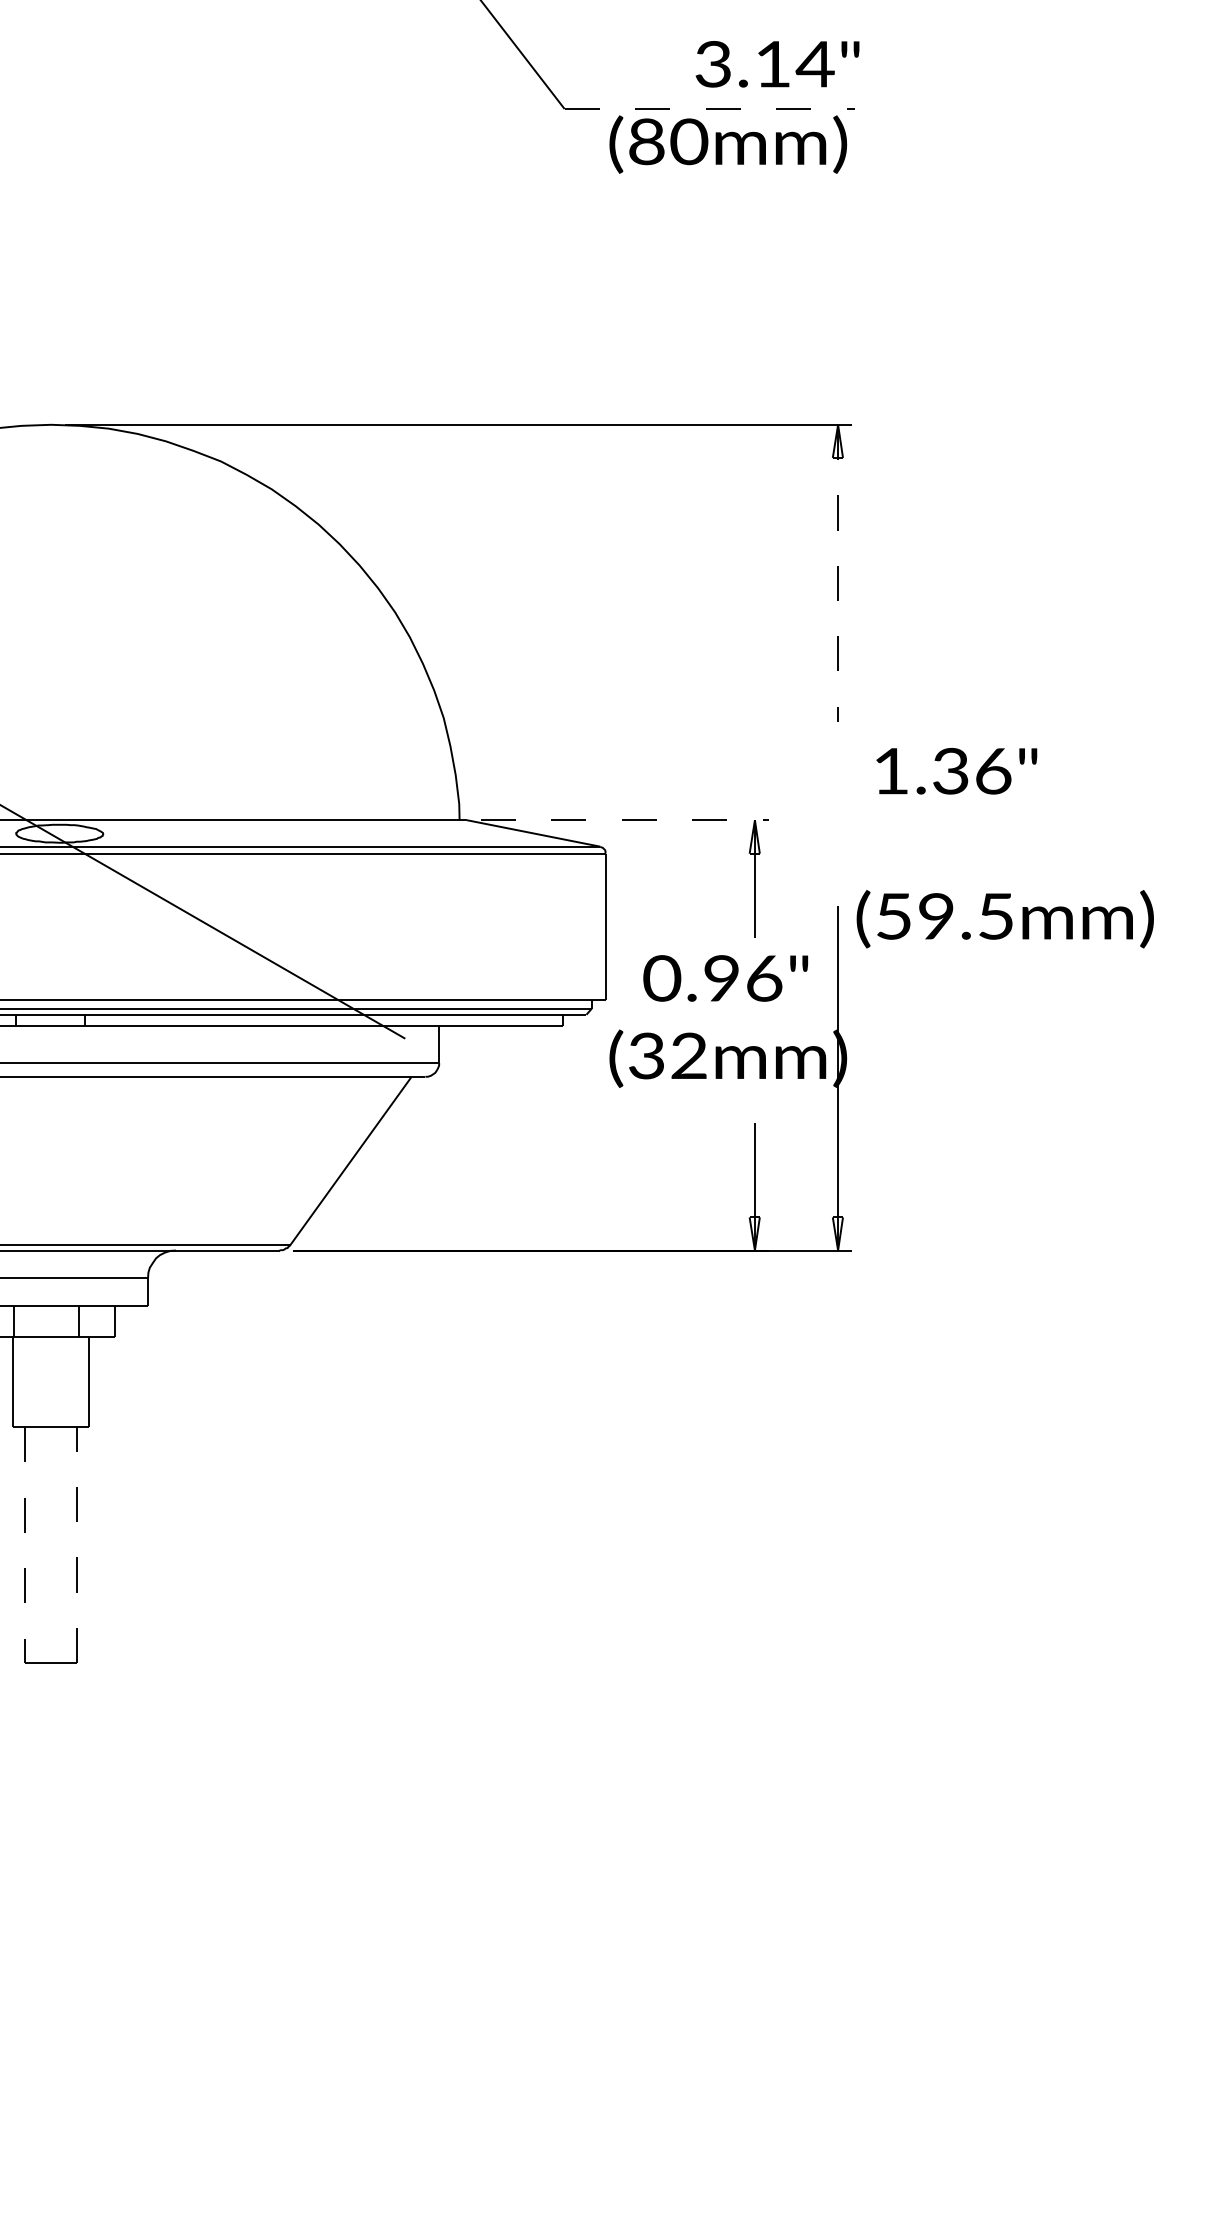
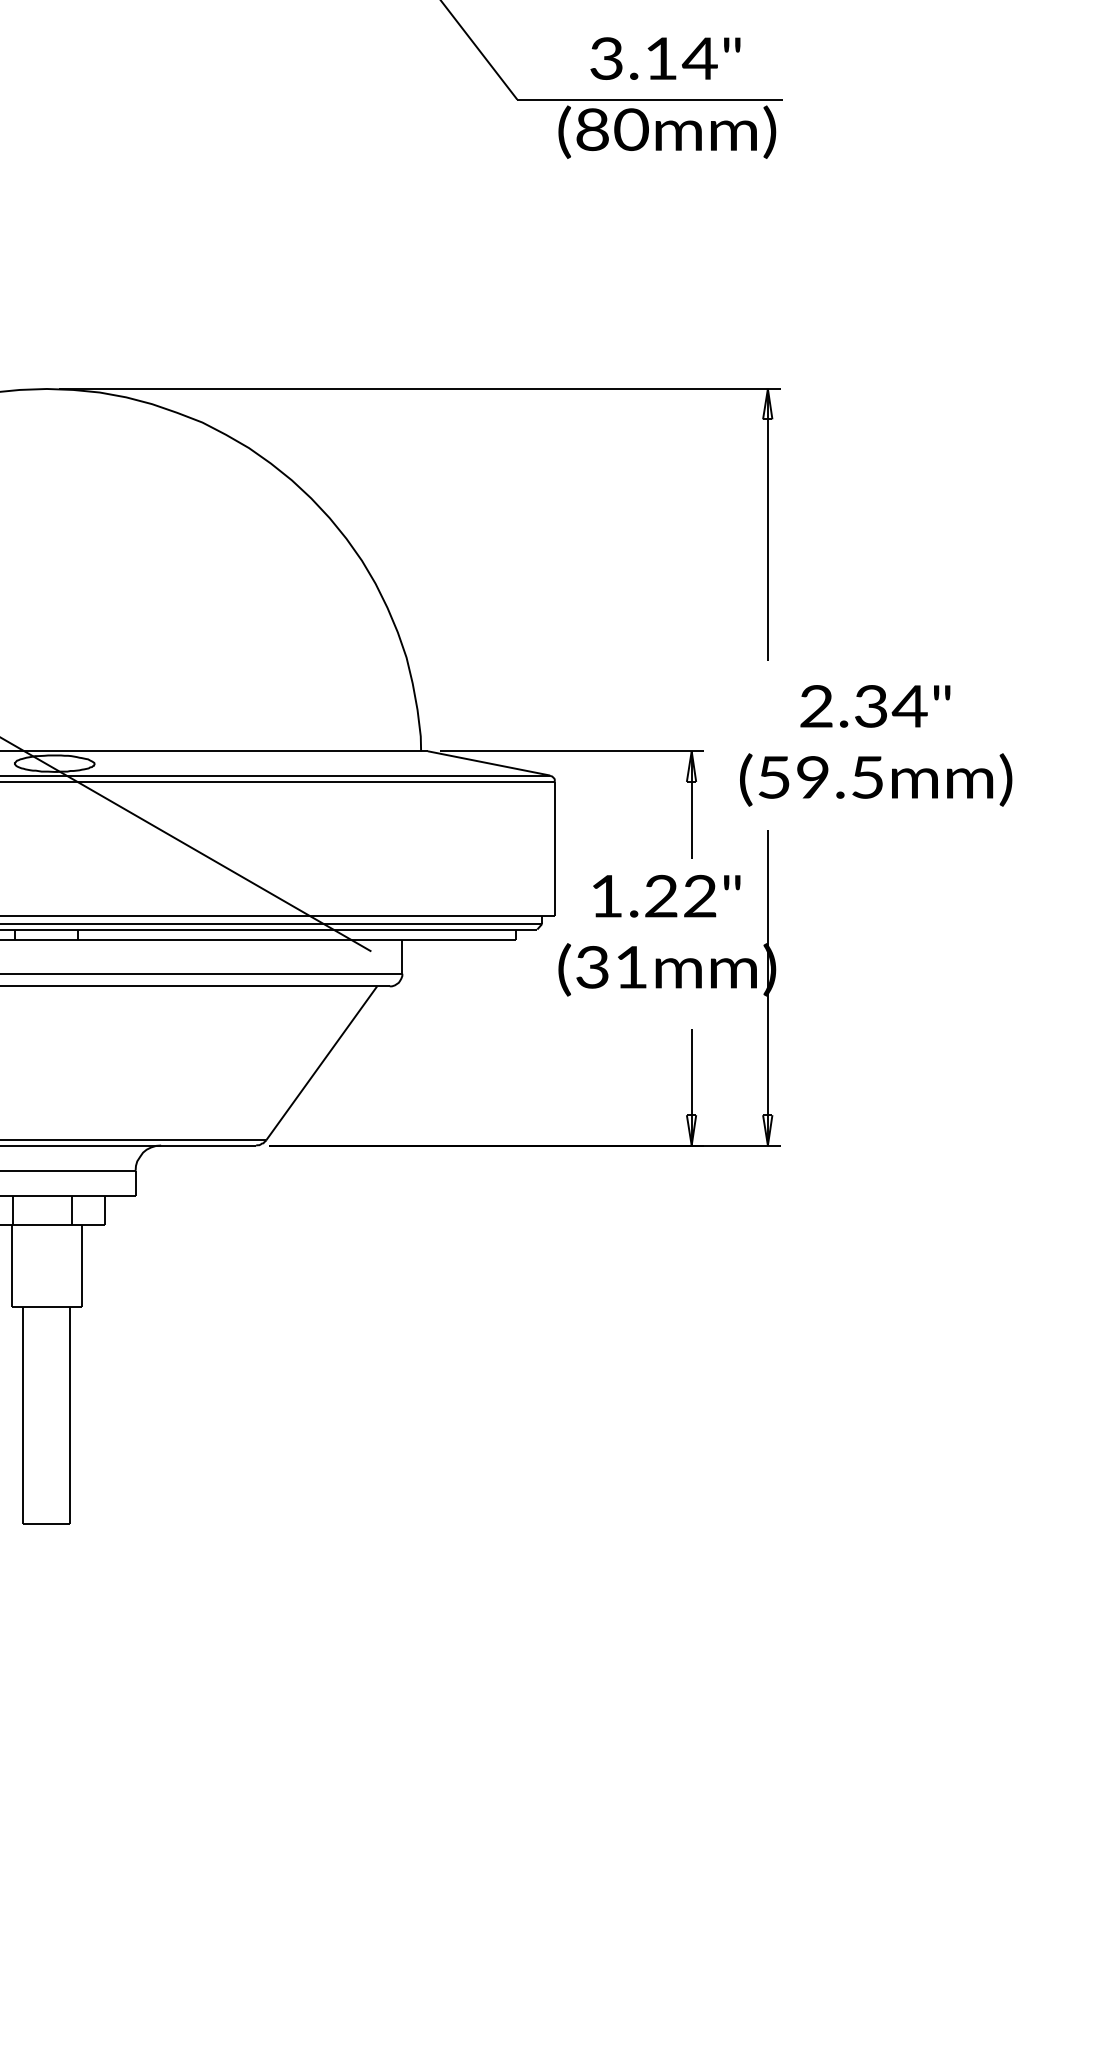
text: (777, 64) -> (665, 58), moved
line: (709, 108) -> (650, 99), dashed -> solid
line: (837, 572) -> (767, 524), dashed -> solid
text: (942, 771) -> (863, 706), 1.36" -> 2.34"
line: (624, 820) -> (572, 751), dashed -> solid
text: (1005, 918) -> (876, 779), moved
text: (712, 977) -> (652, 895), 0.96" -> 1.22"
text: (689, 1056) -> (631, 967), (32mm) -> (31mm)
line: (76, 1545) -> (70, 1415), dashed -> solid
line: (24, 1546) -> (22, 1416), dashed -> solid

